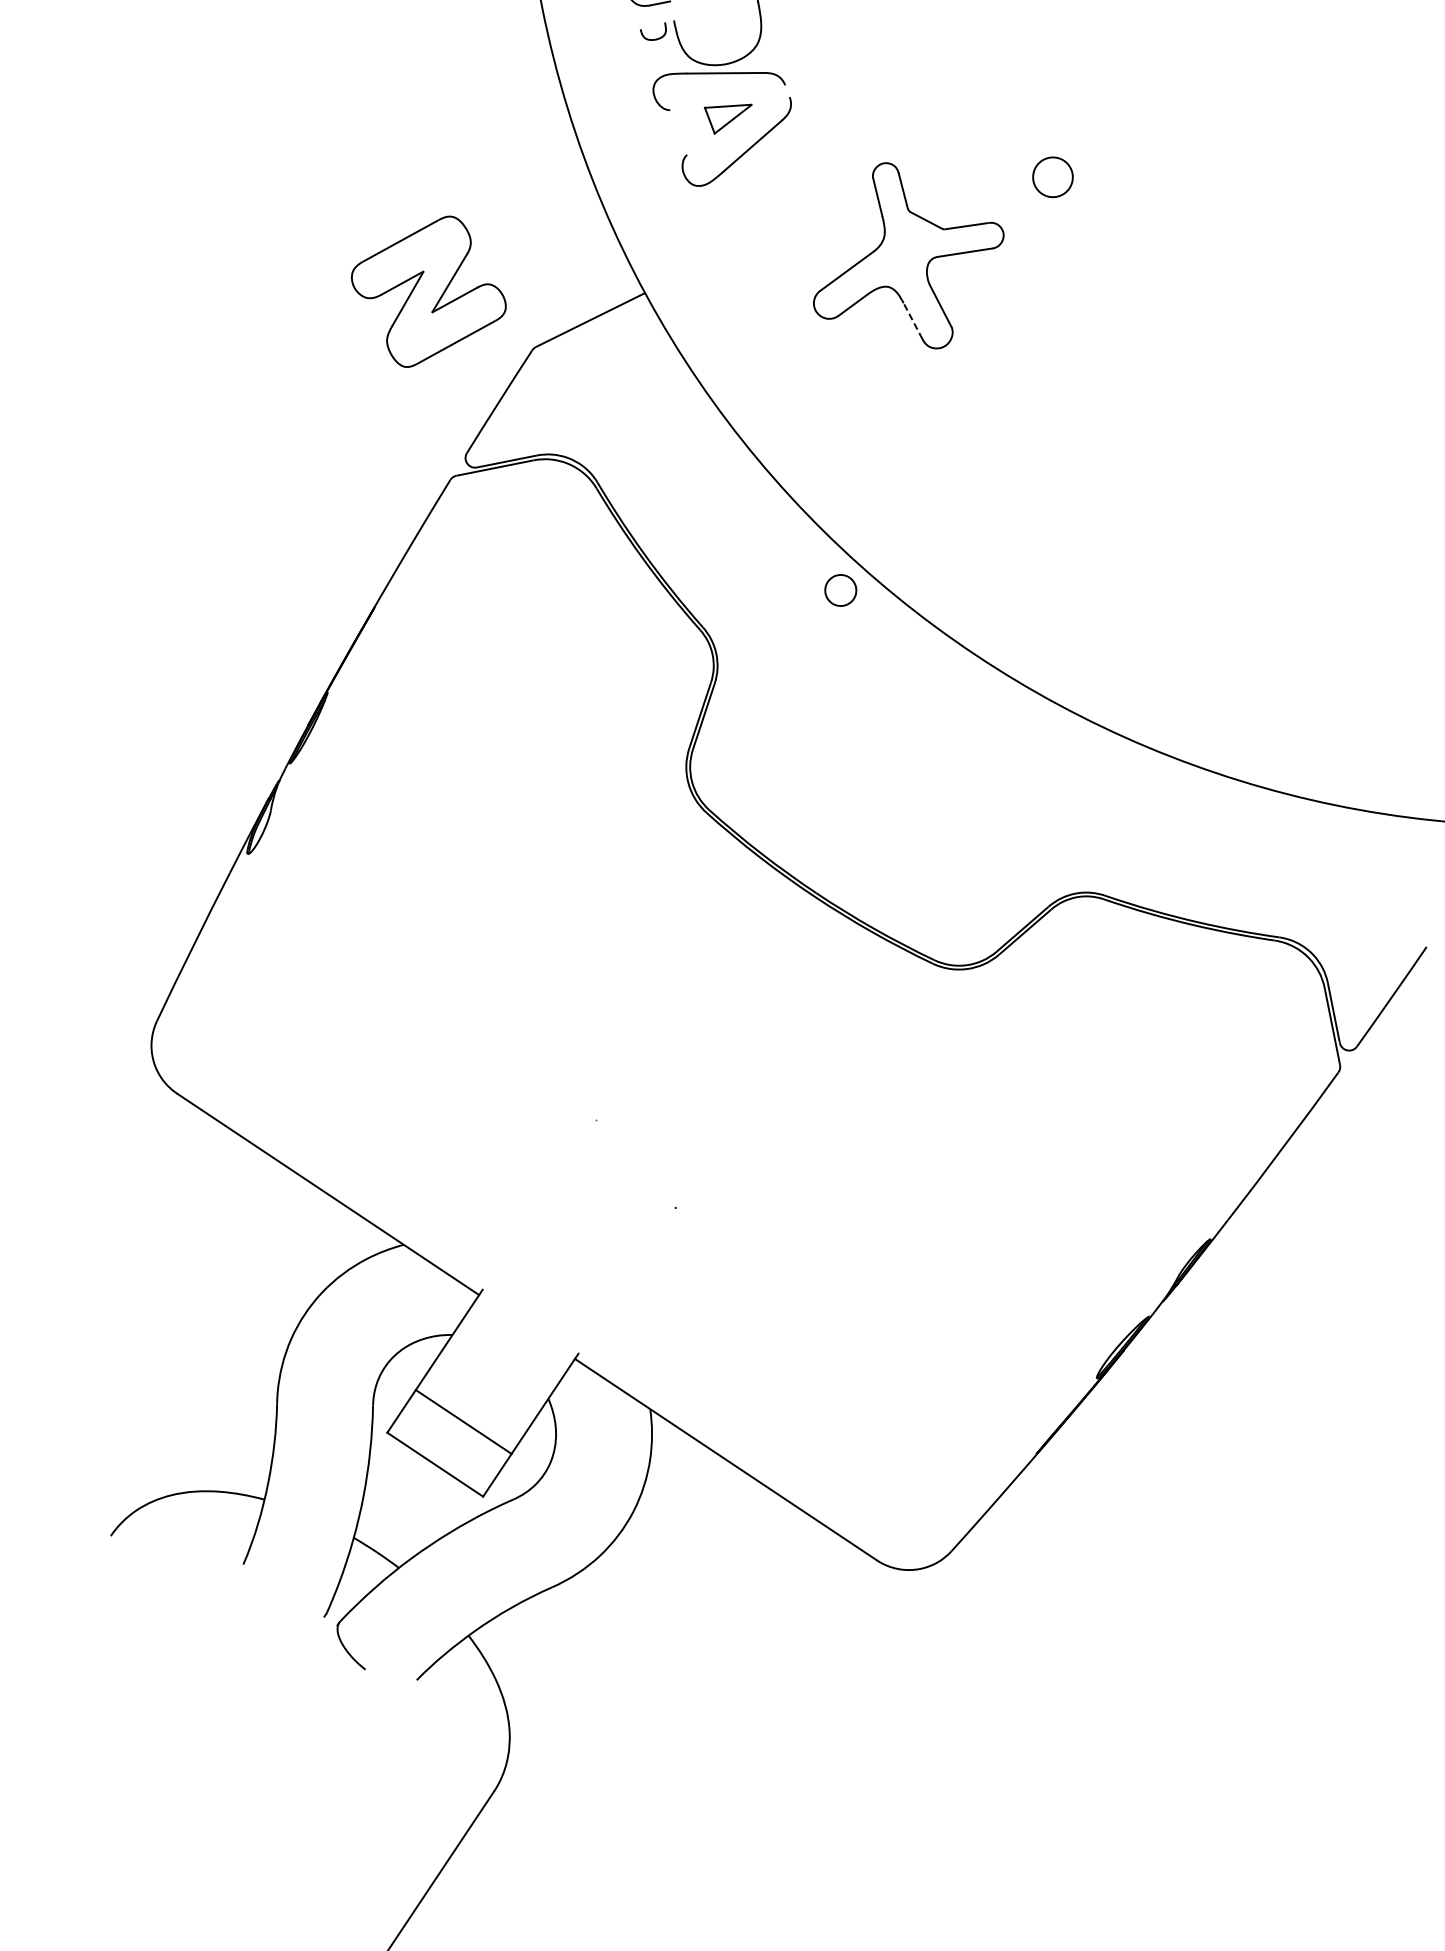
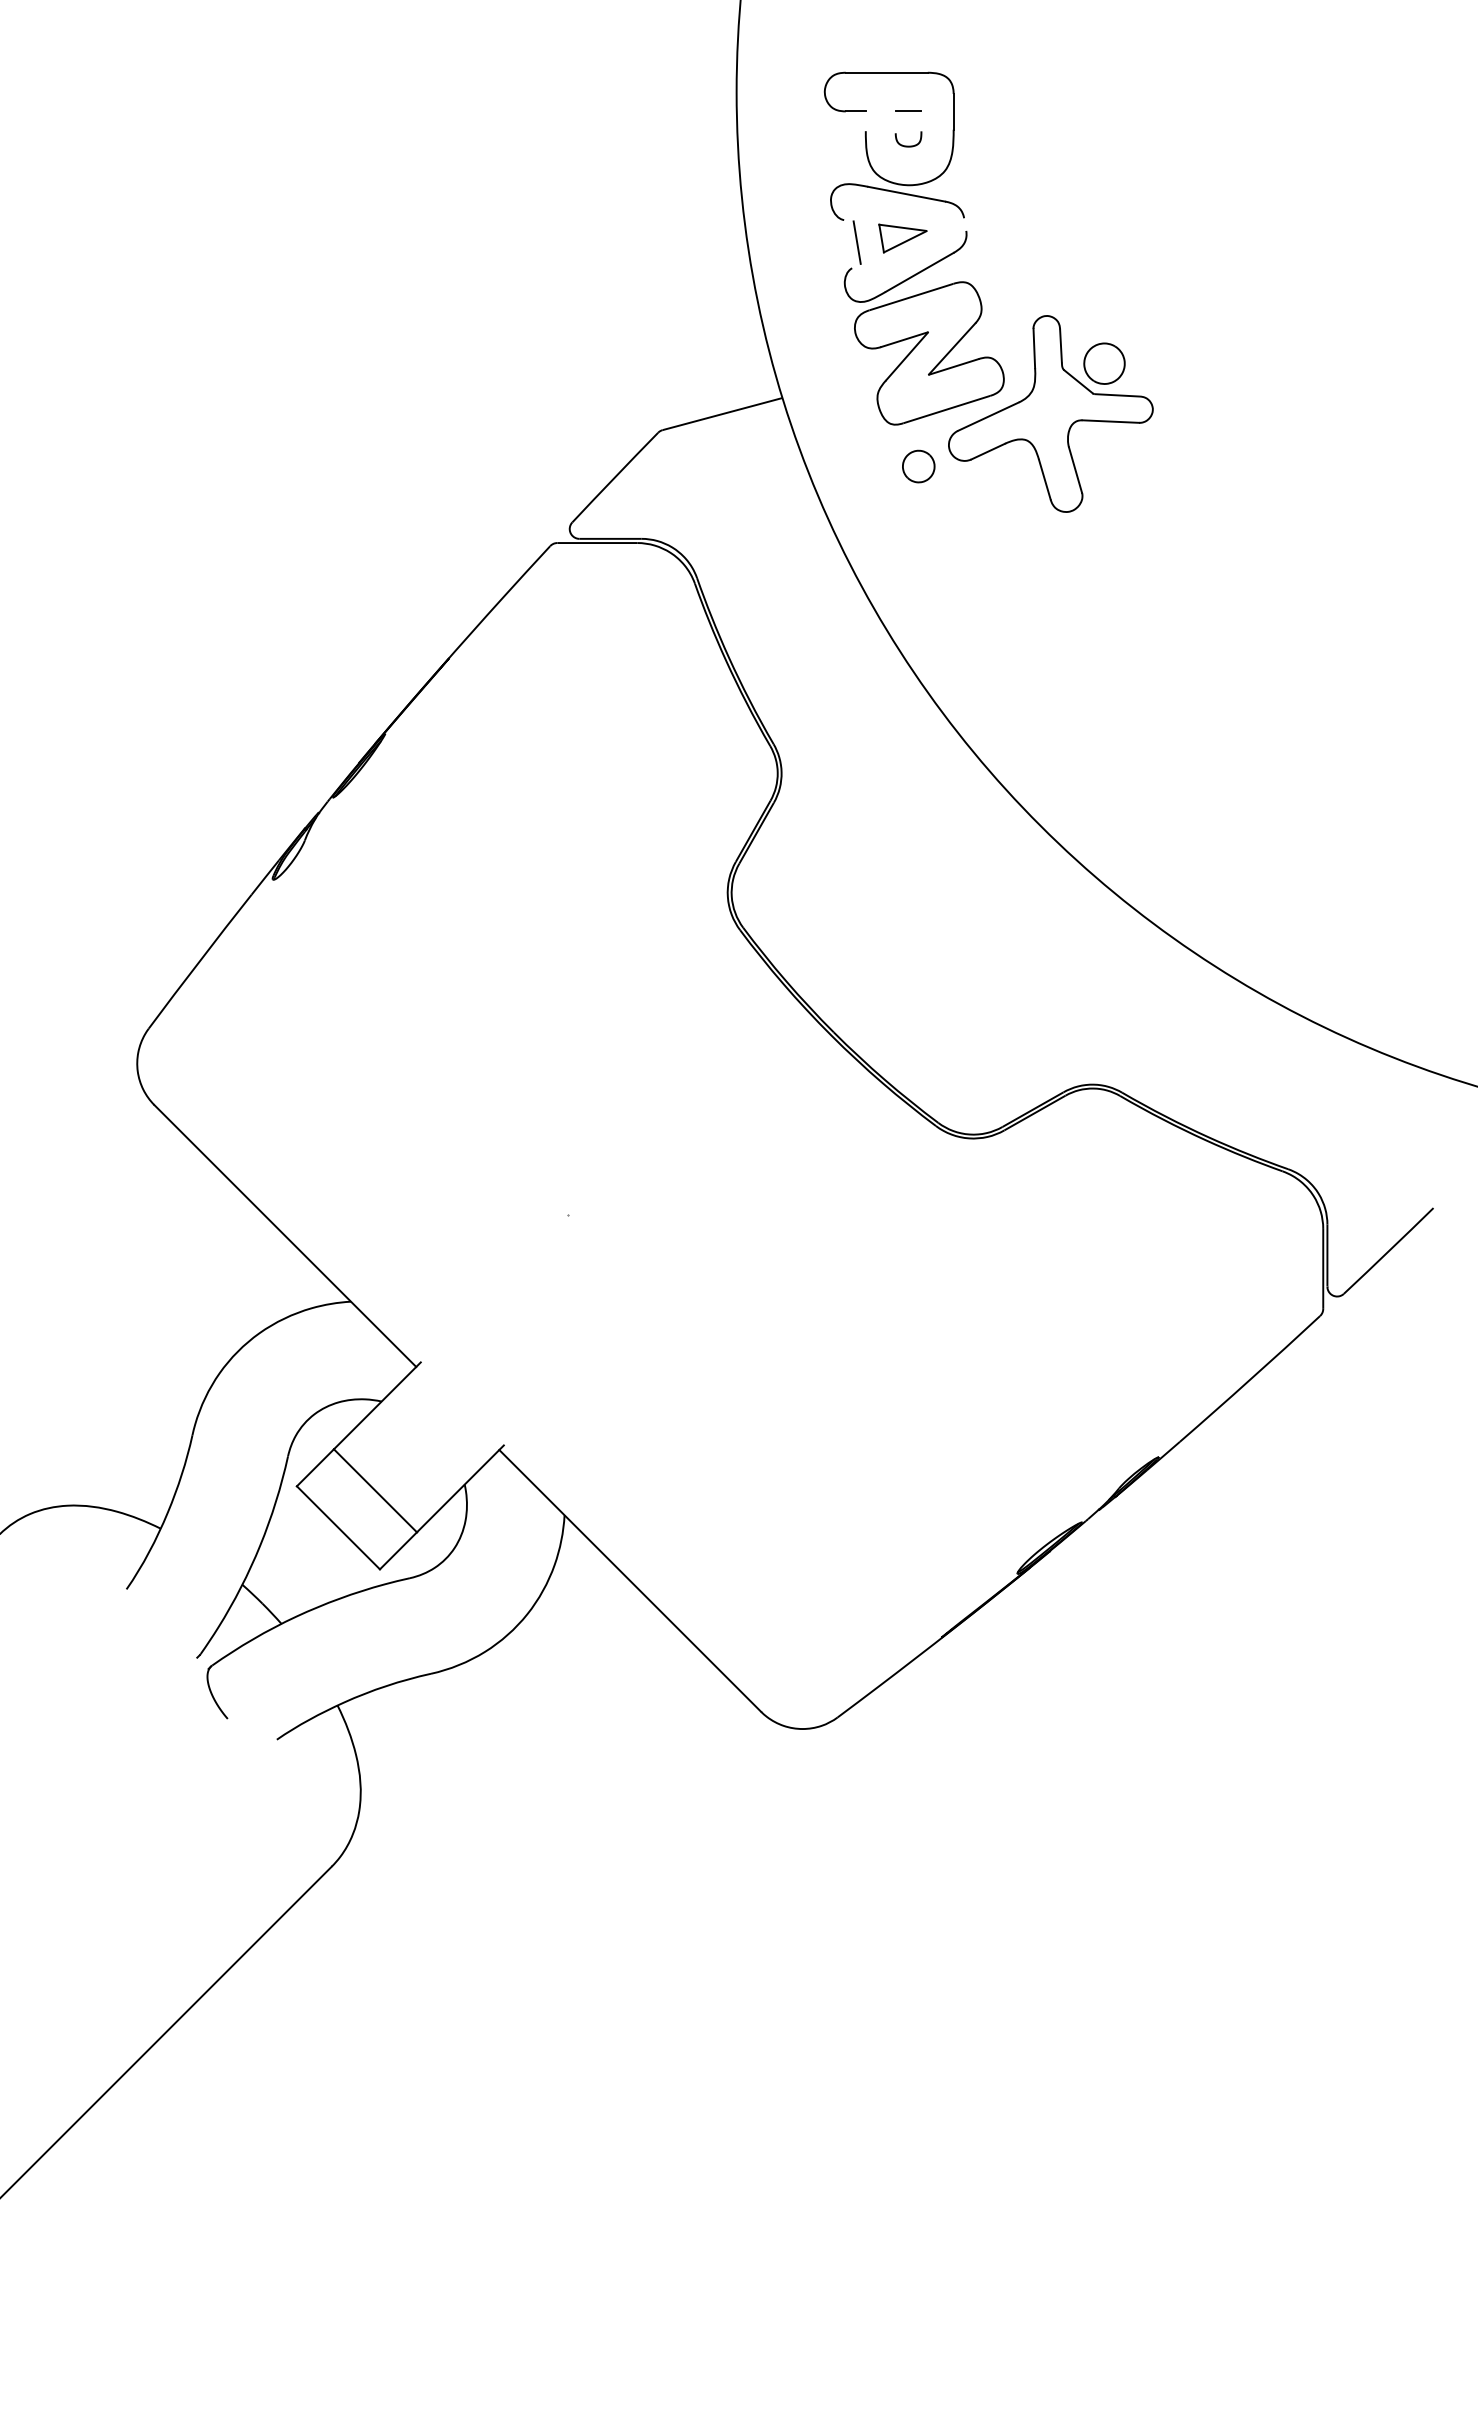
curve: (655, 38) -> (908, 145), moved
line: (686, 129) -> (856, 242), added
part: (1052, 177) -> (1104, 363), moved
part: (428, 291) -> (929, 353), moved
line: (912, 321) -> (1044, 479), dashed -> solid
part: (840, 590) -> (918, 466), moved

